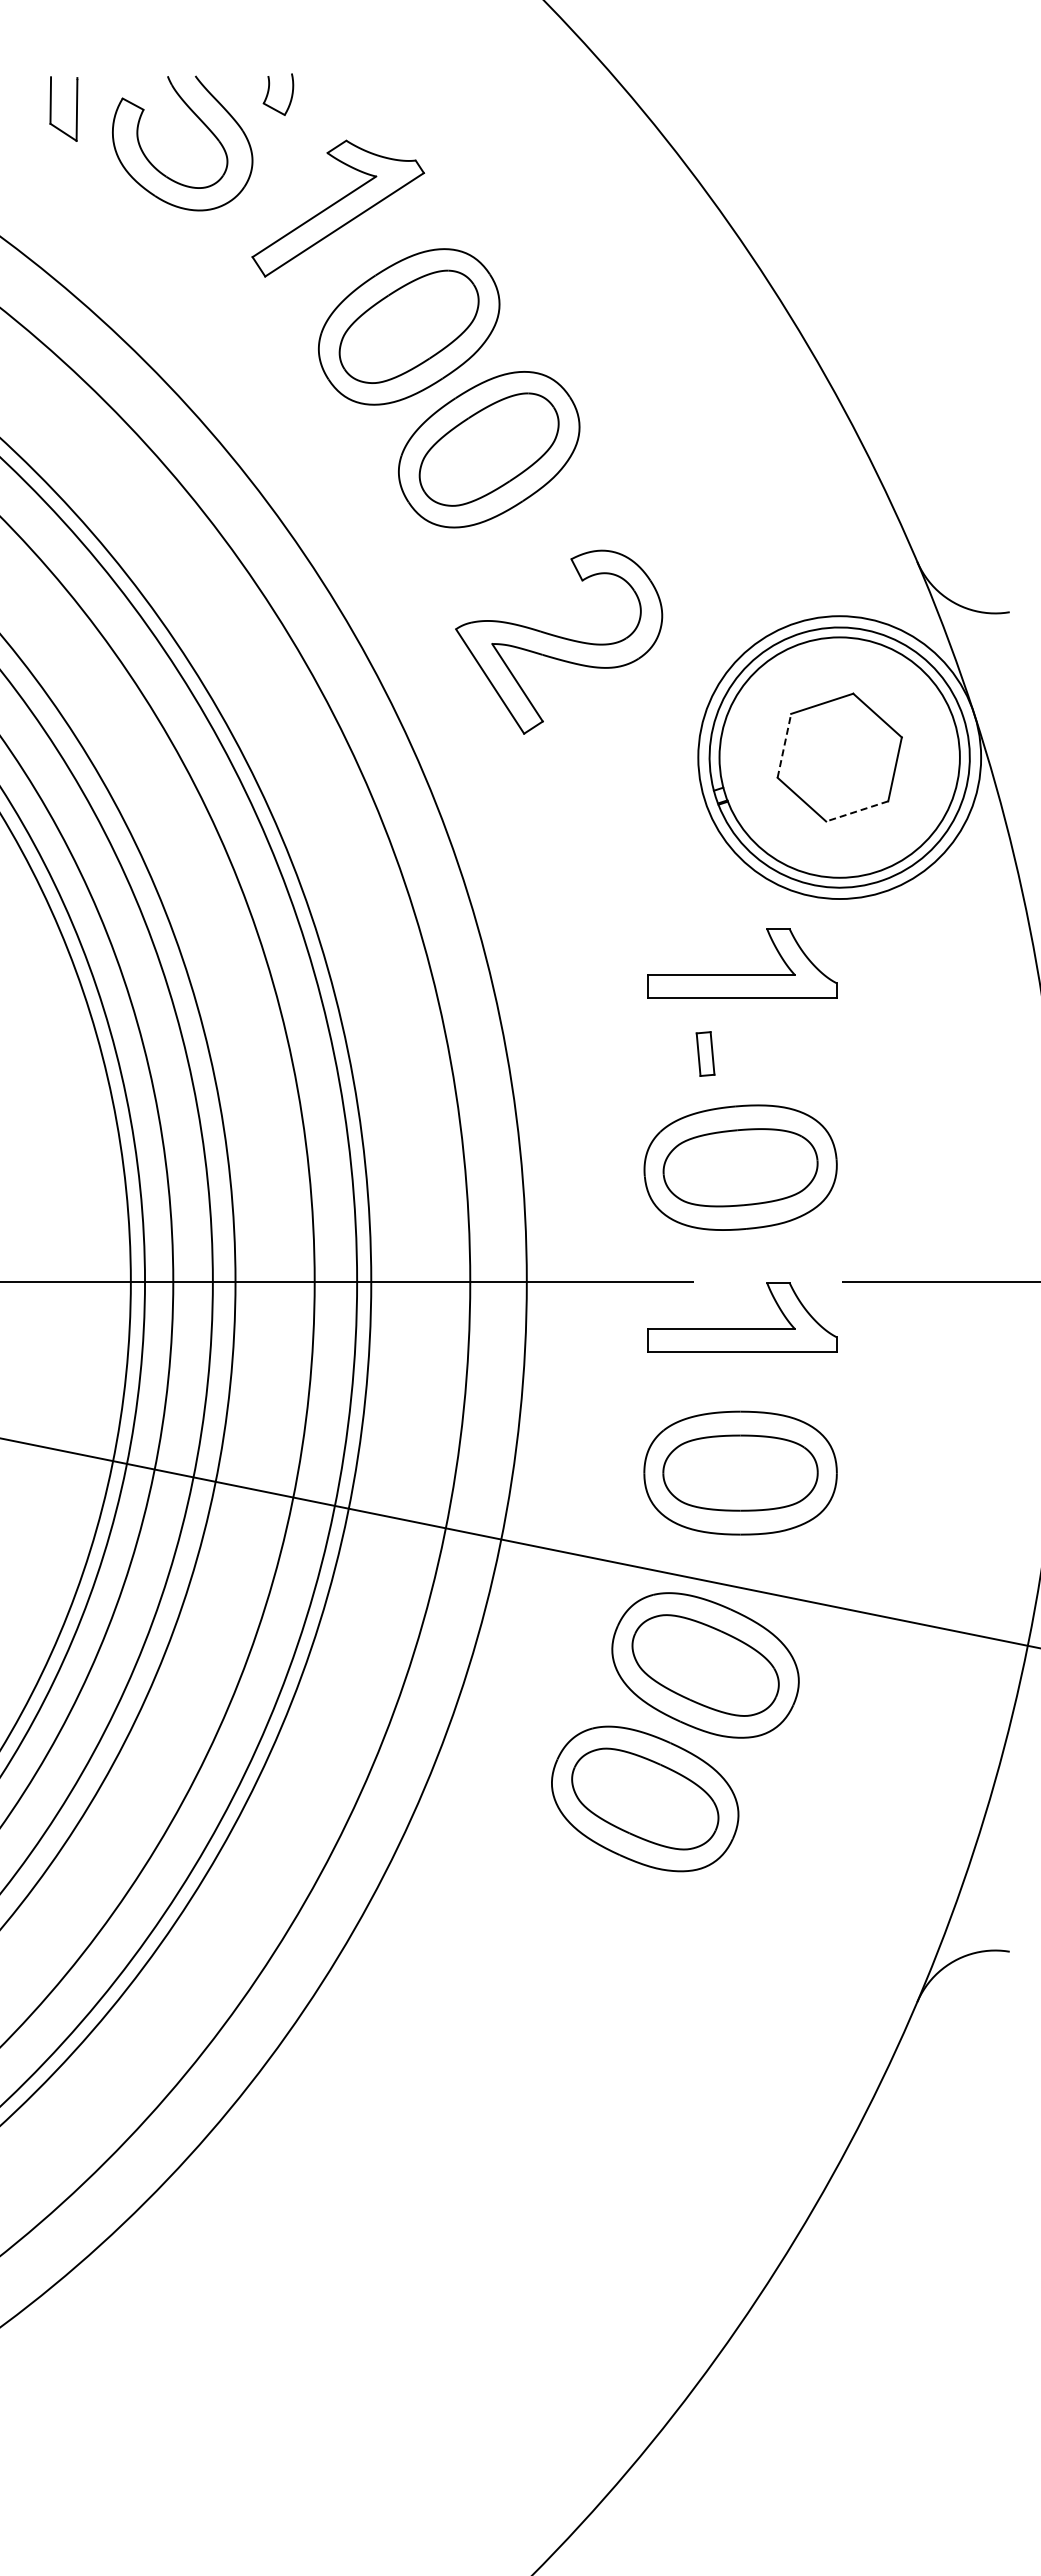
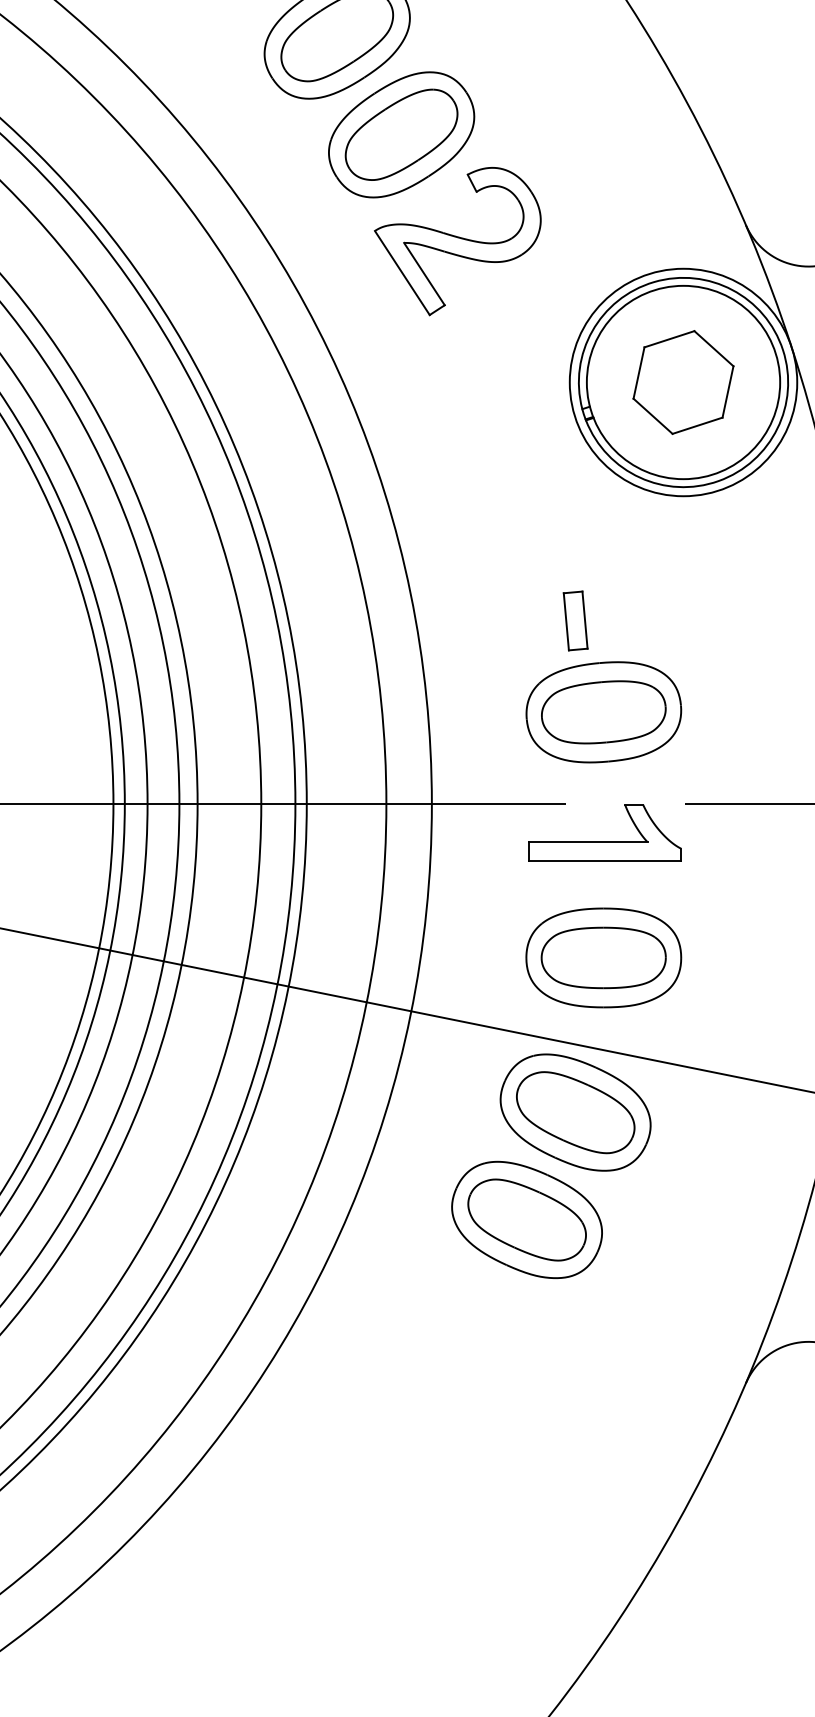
part: (559, 641) -> (458, 240), moved
line: (784, 745) -> (639, 372), dashed -> solid
line: (857, 811) -> (697, 425), dashed -> solid
part: (742, 974) -> (605, 556), removed
part: (705, 1053) -> (575, 620), size x1.67

